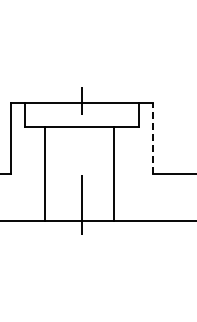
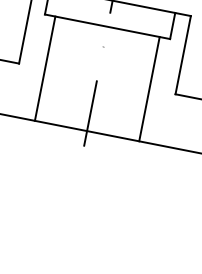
line: (153, 138) -> (183, 55), dashed -> solid
line: (44, 173) -> (45, 68), moved
line: (114, 173) -> (149, 88), moved

